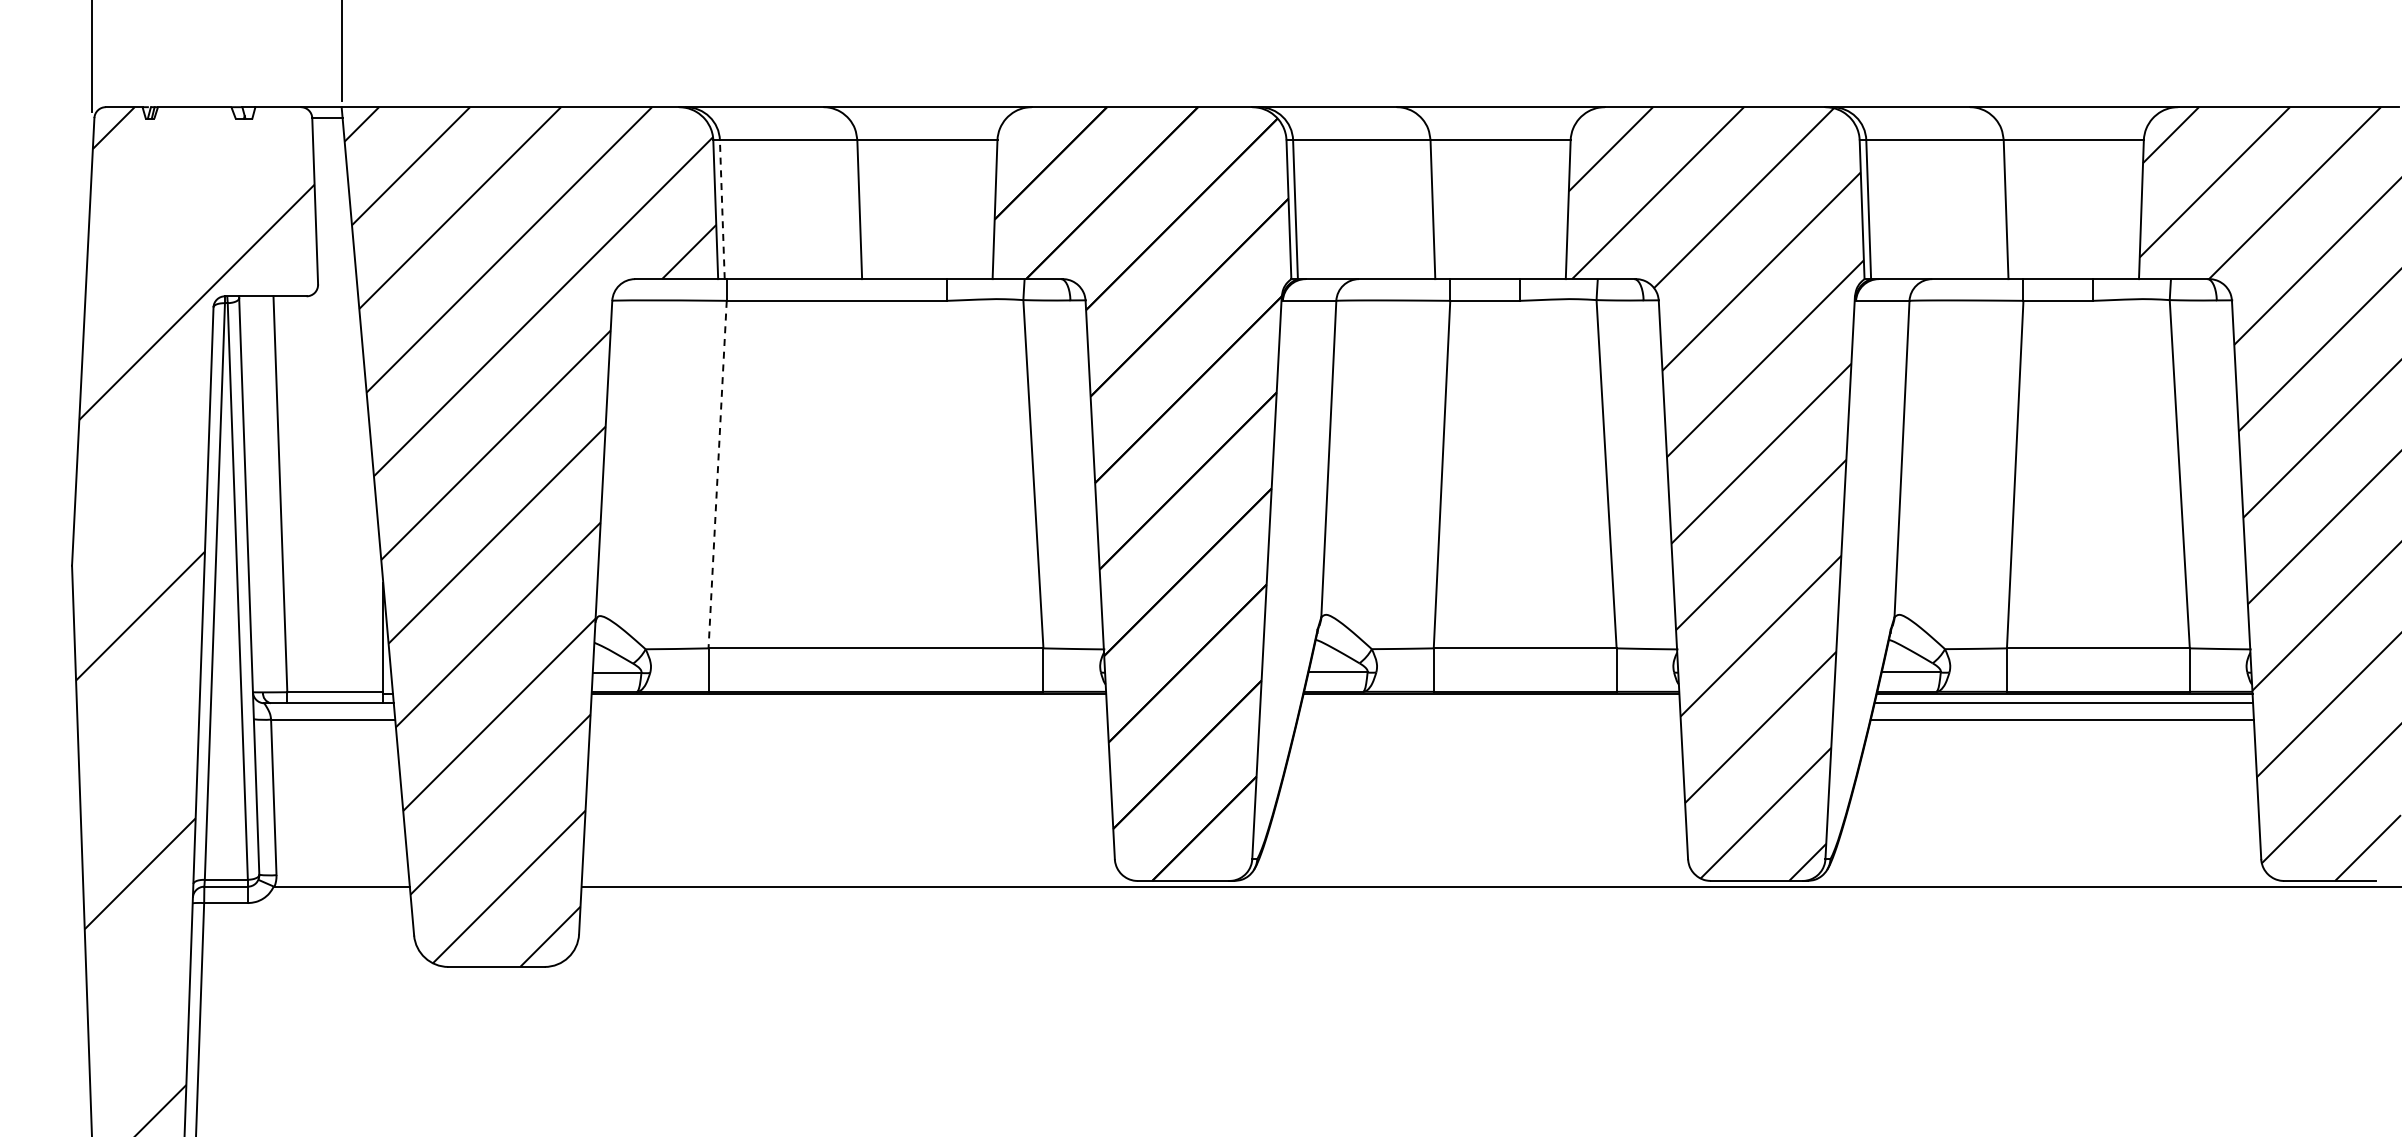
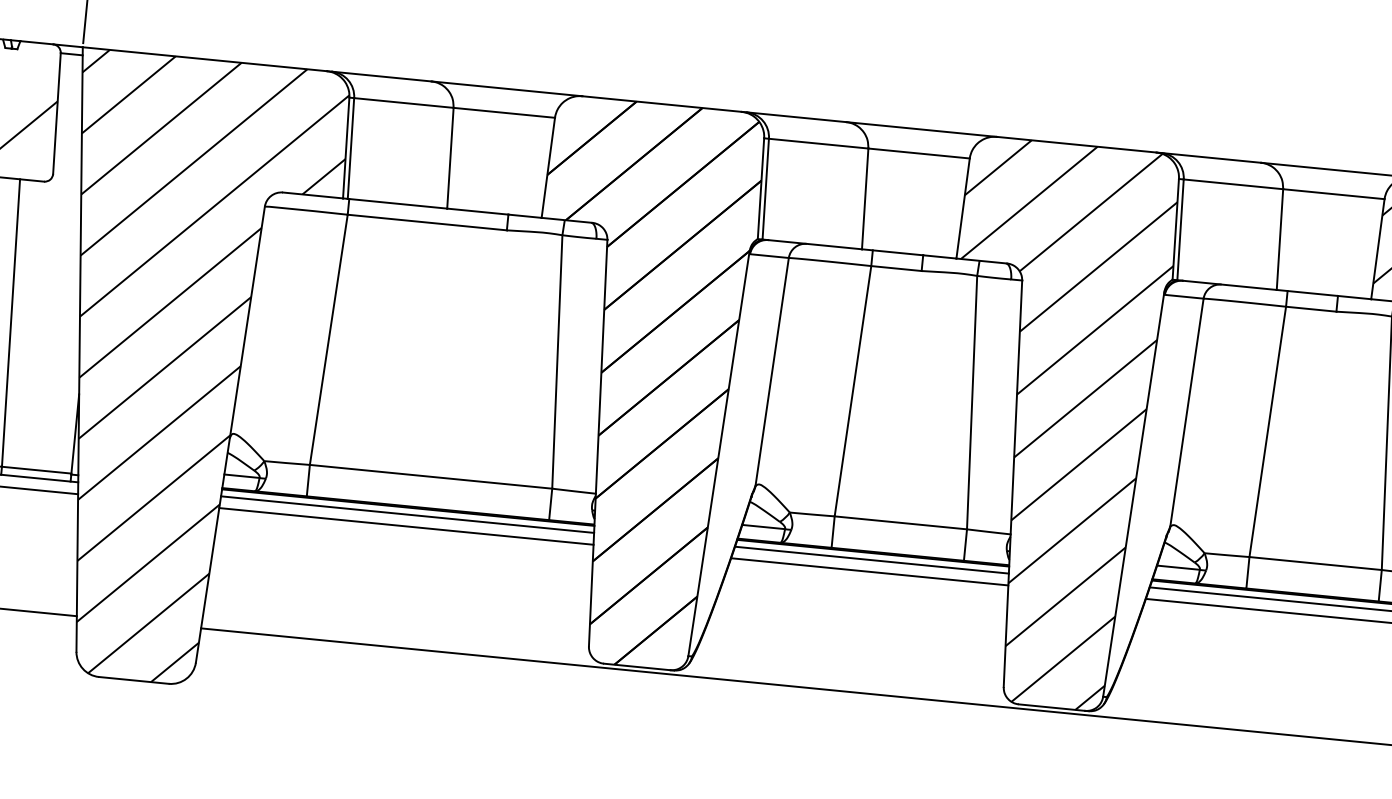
line: (722, 209) -> (351, 148), dashed -> solid
line: (717, 474) -> (328, 339), dashed -> solid
line: (848, 703) -> (407, 514), added
line: (1490, 703) -> (871, 560), added
line: (848, 719) -> (406, 526), added
line: (1488, 719) -> (869, 571), added

